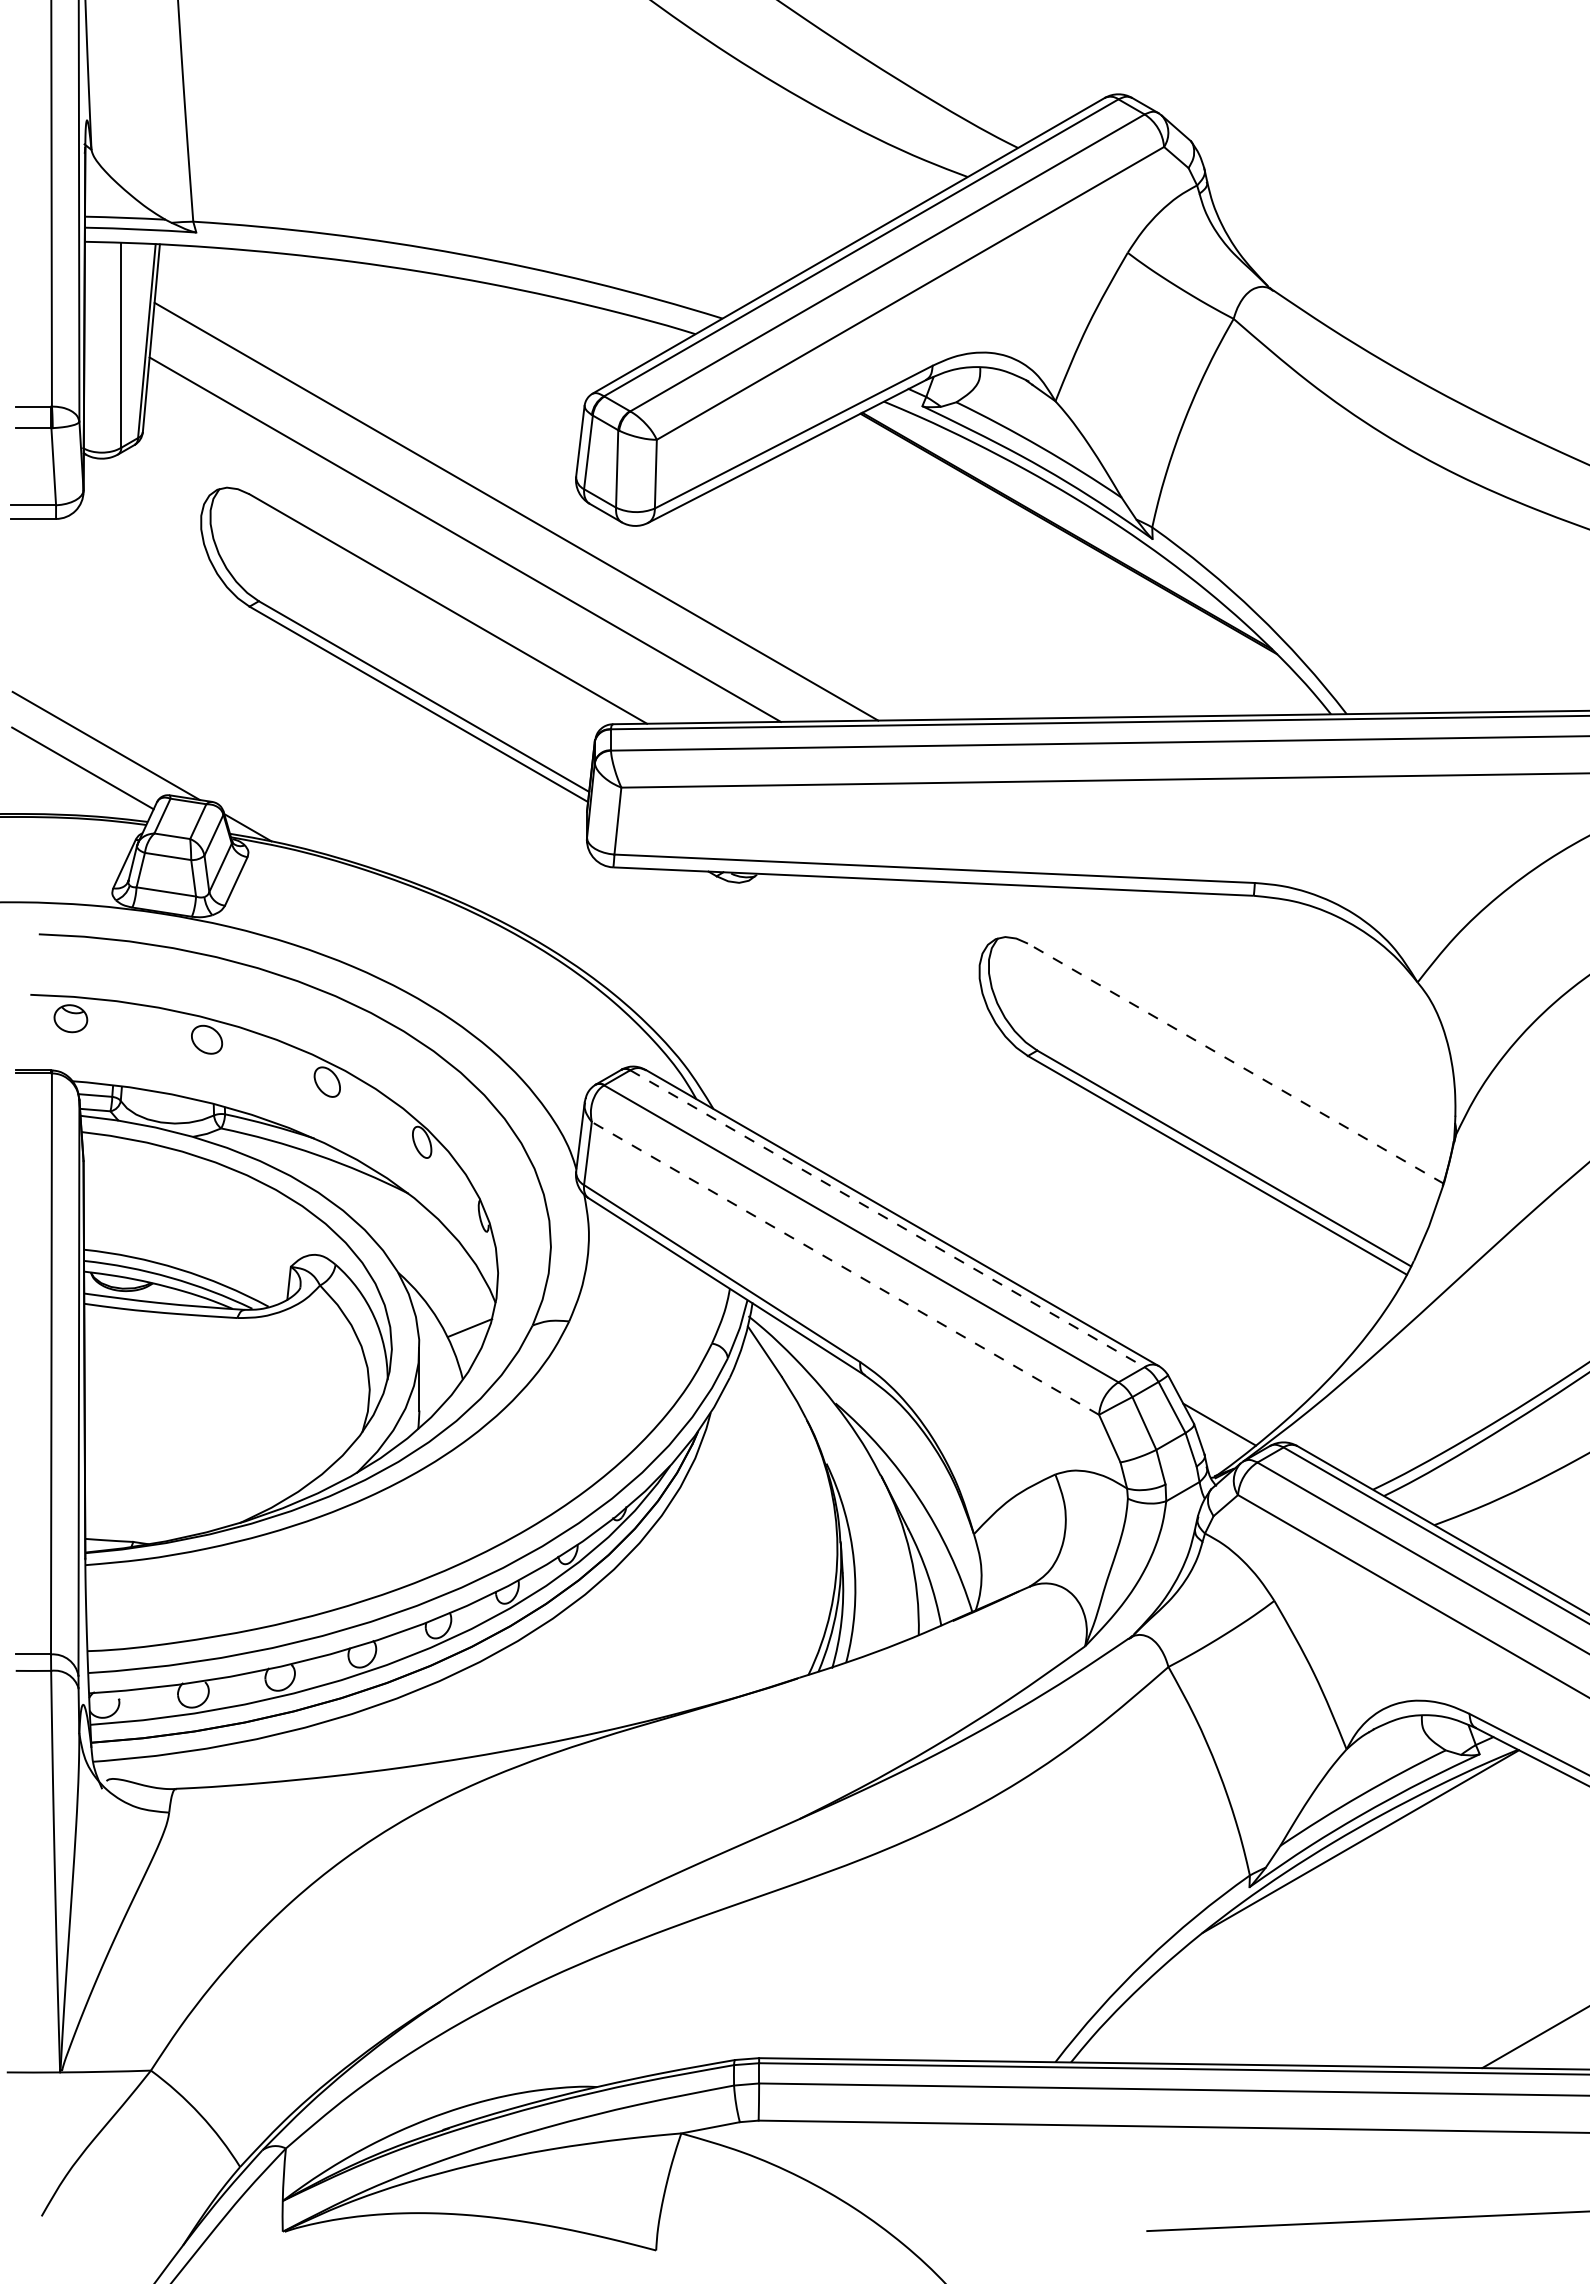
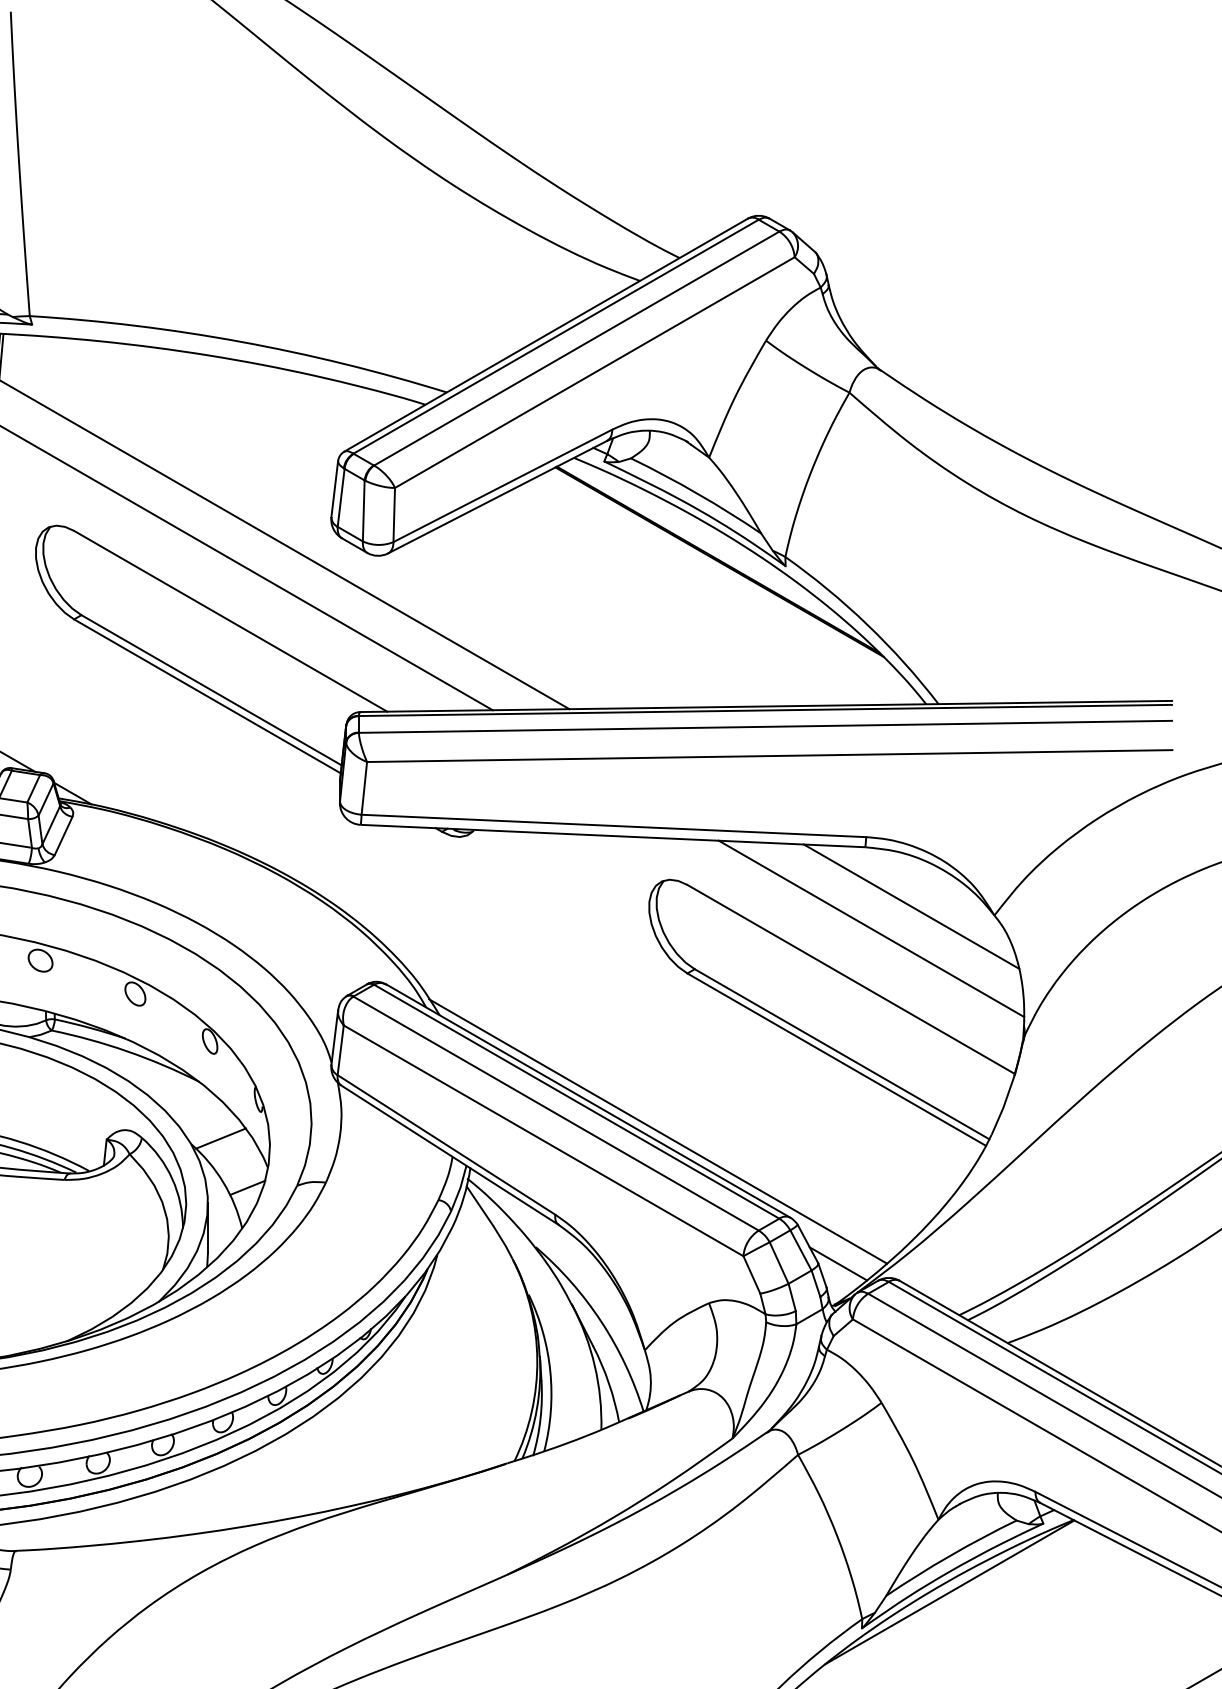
line: (1312, 971) -> (911, 906), added
line: (1261, 999) -> (871, 928), added
line: (1235, 1063) -> (850, 979), dashed -> solid
line: (887, 1218) -> (576, 1101), dashed -> solid
line: (990, 1256) -> (657, 1131), added
line: (435, 1265) -> (220, 1138), added
line: (845, 1268) -> (543, 1140), dashed -> solid

